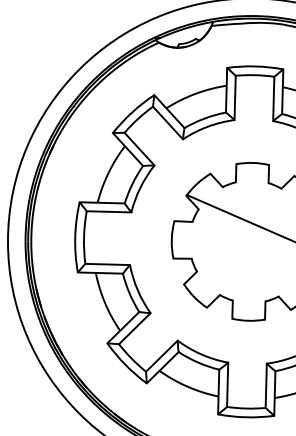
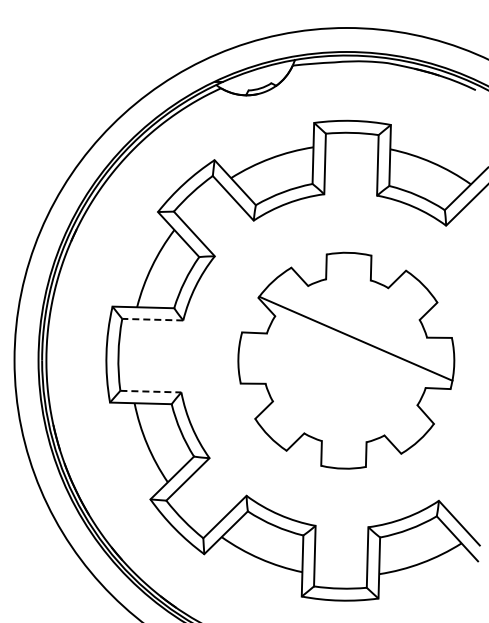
line: (108, 211) -> (152, 319), solid -> dashed
line: (107, 264) -> (150, 391), solid -> dashed

